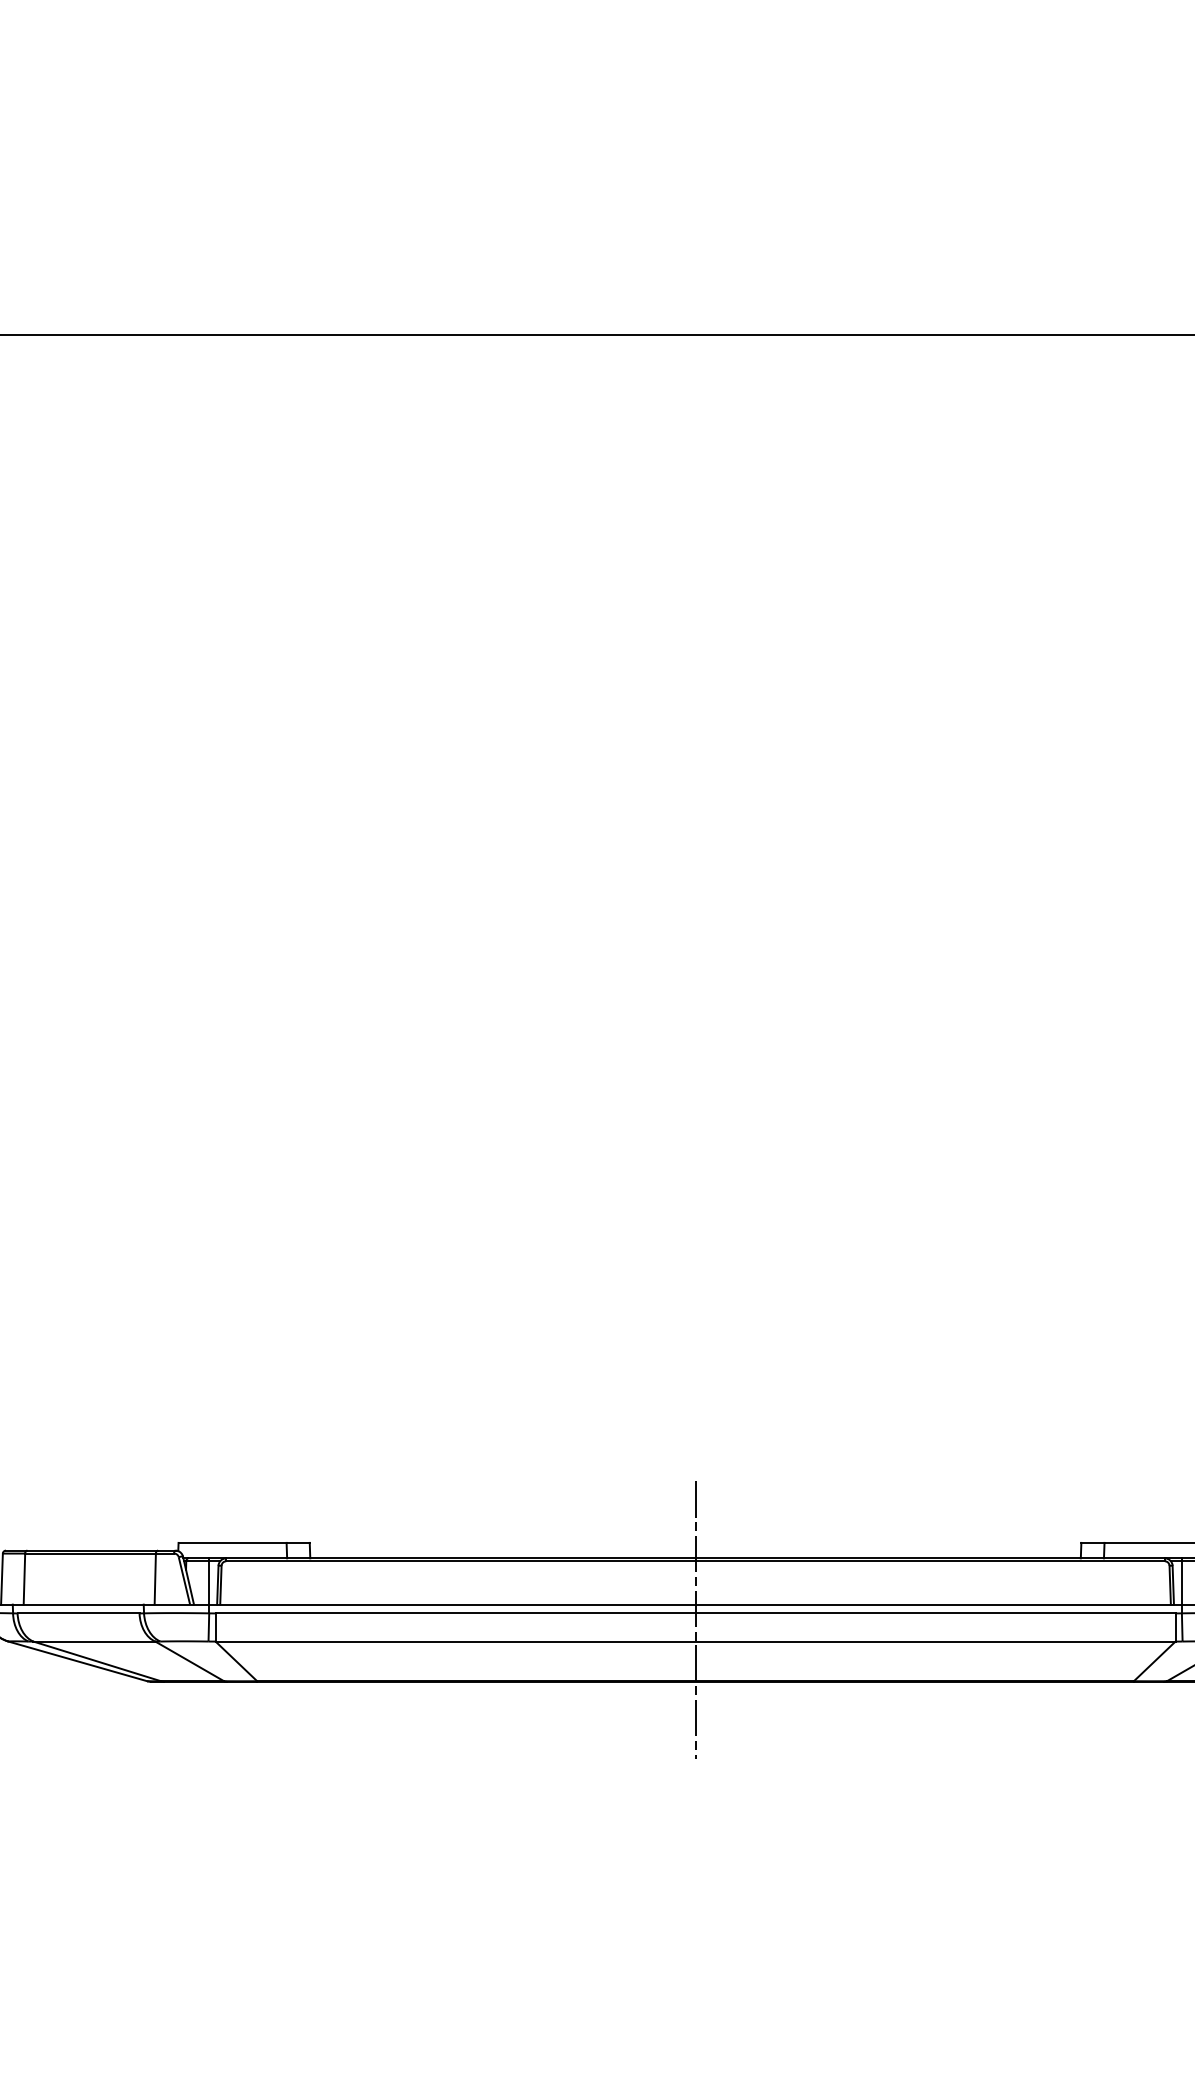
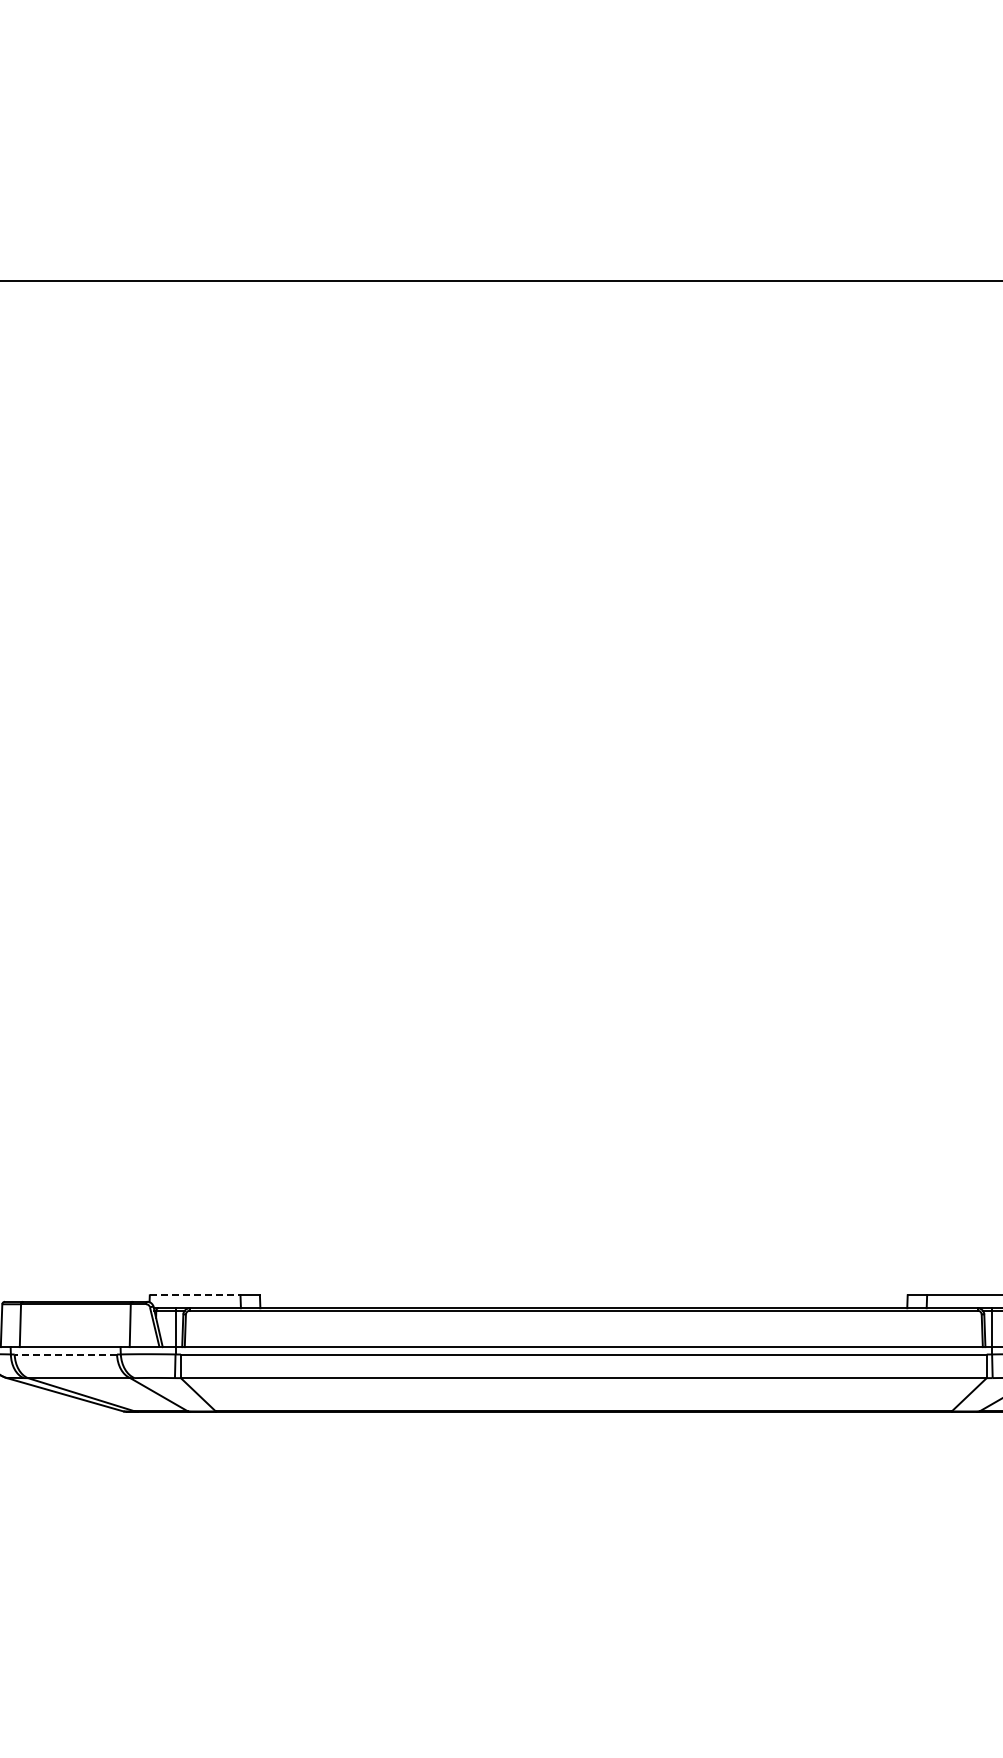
line: (232, 1543) -> (195, 1295), solid -> dashed
line: (78, 1613) -> (65, 1354), solid -> dashed
line: (695, 1619) -> (583, 1359), removed

